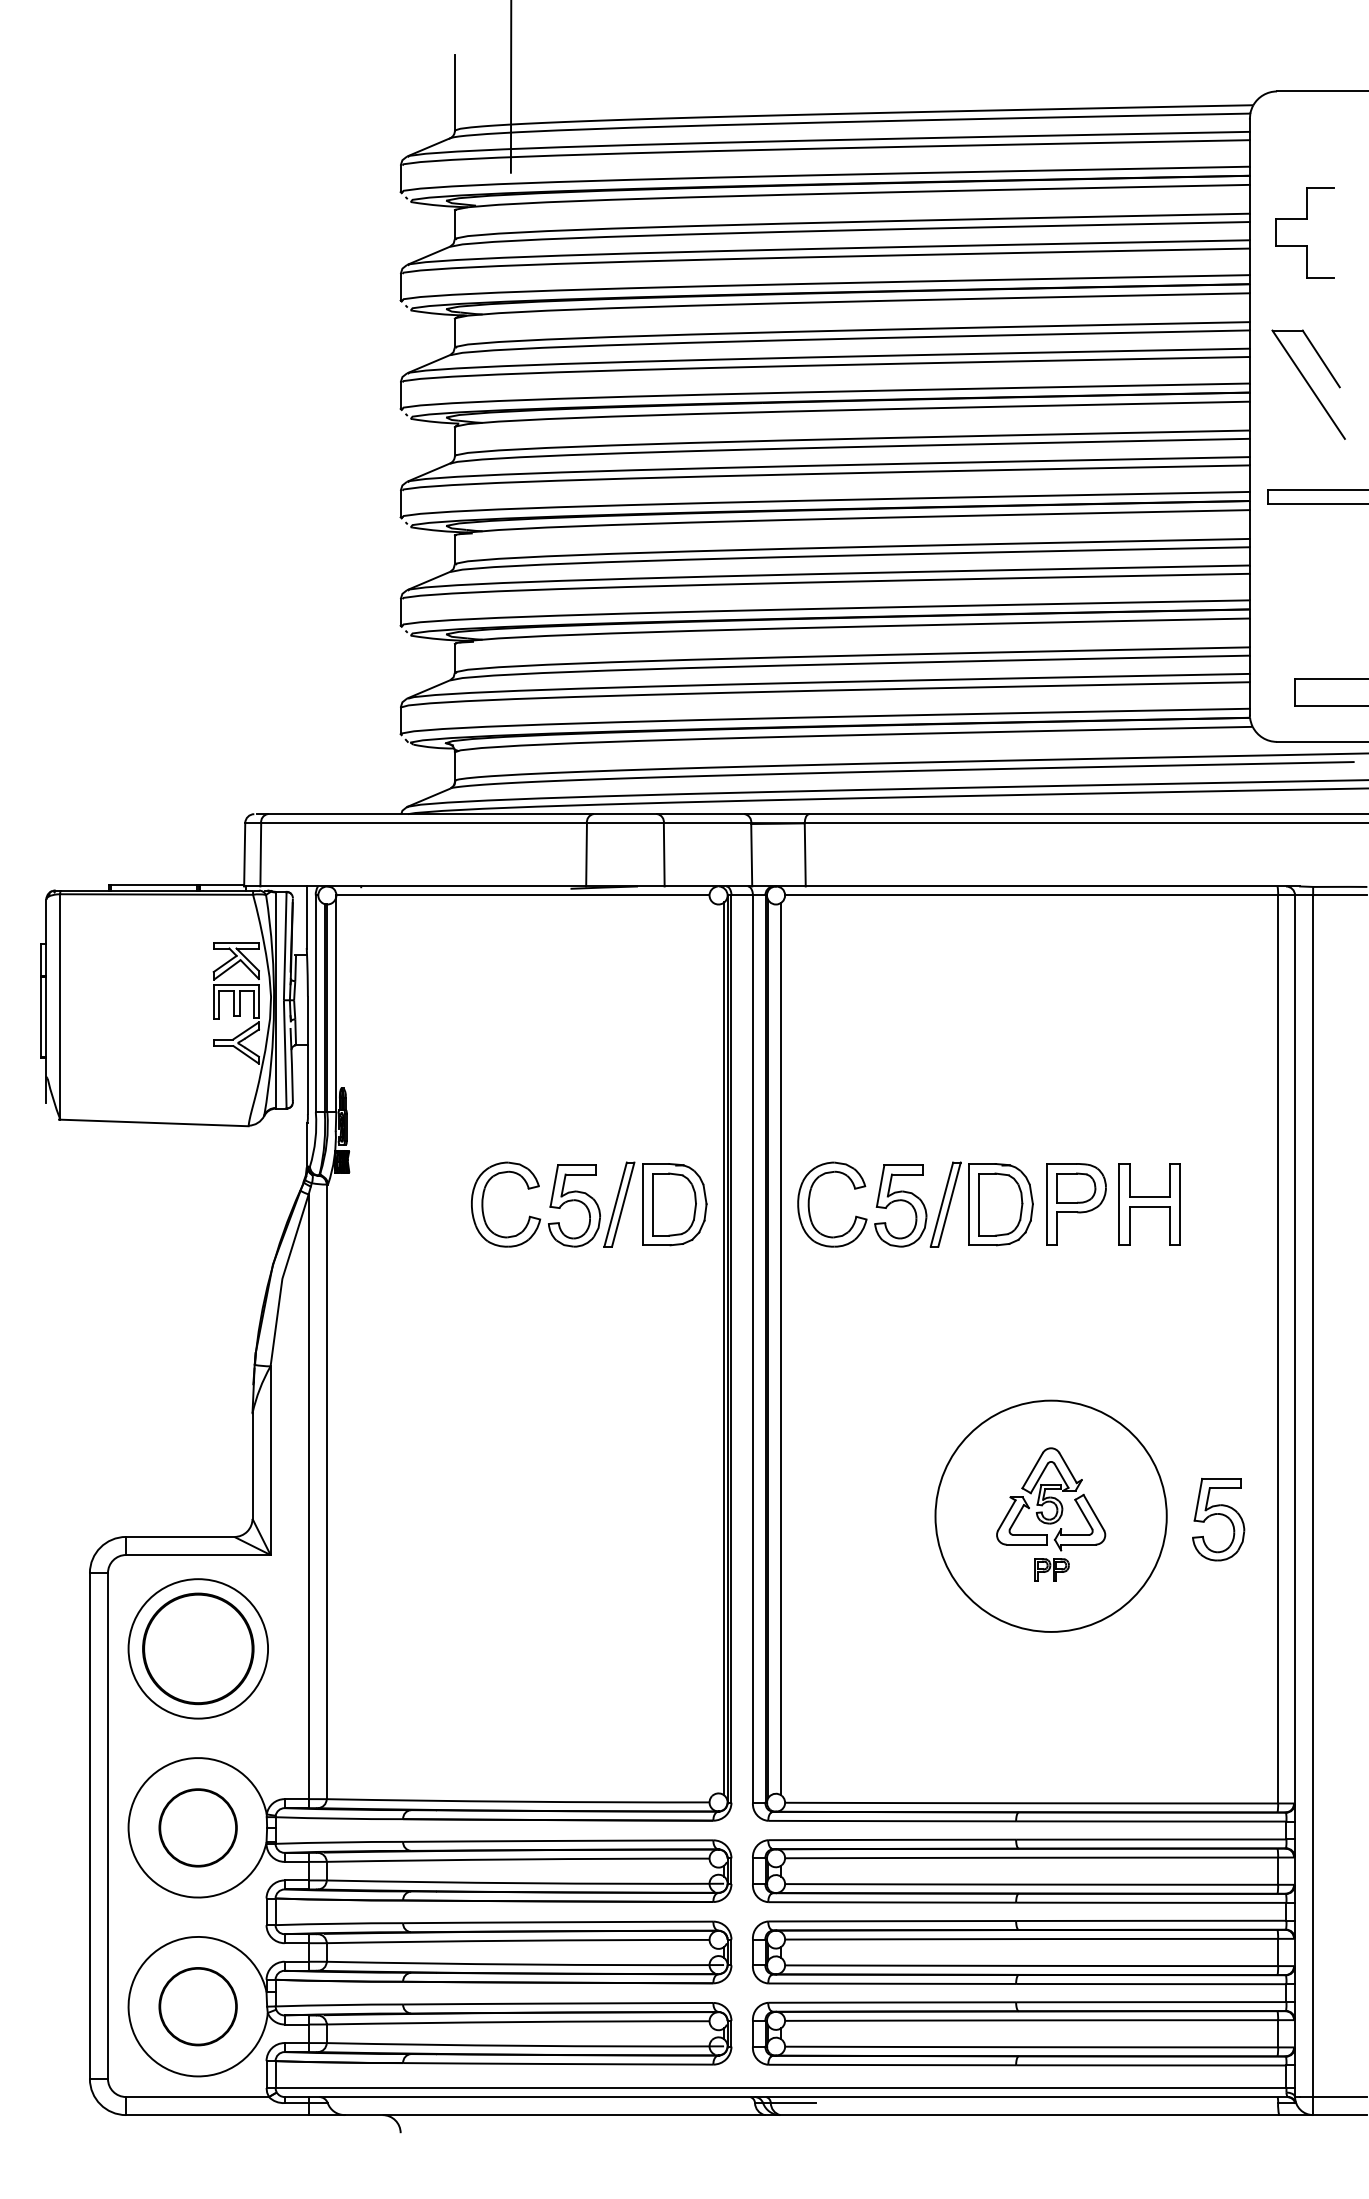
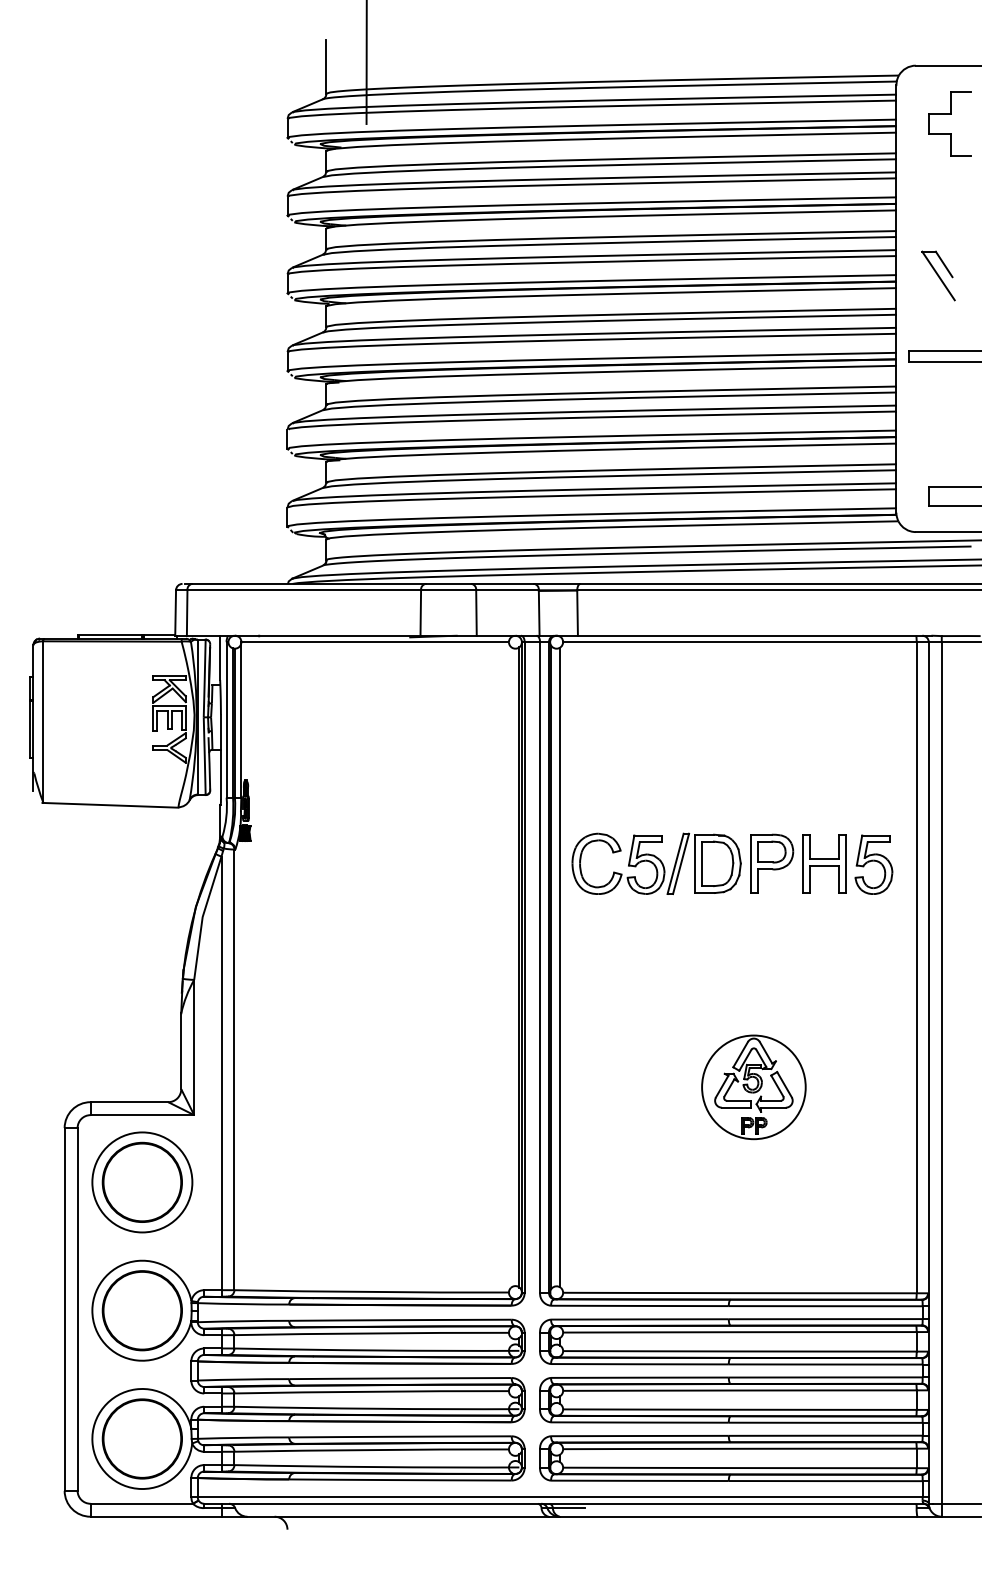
part: (1304, 219) -> (949, 114), moved
part: (1308, 384) -> (938, 275), size x0.62
part: (588, 1204) -> (422, 863), removed
circle: (1050, 1516) -> (753, 1087), size x0.62
part: (1217, 1519) -> (873, 864), moved
circle: (197, 1827) -> (141, 1310), size x1.43
circle: (197, 2005) -> (141, 1438), size x1.43

